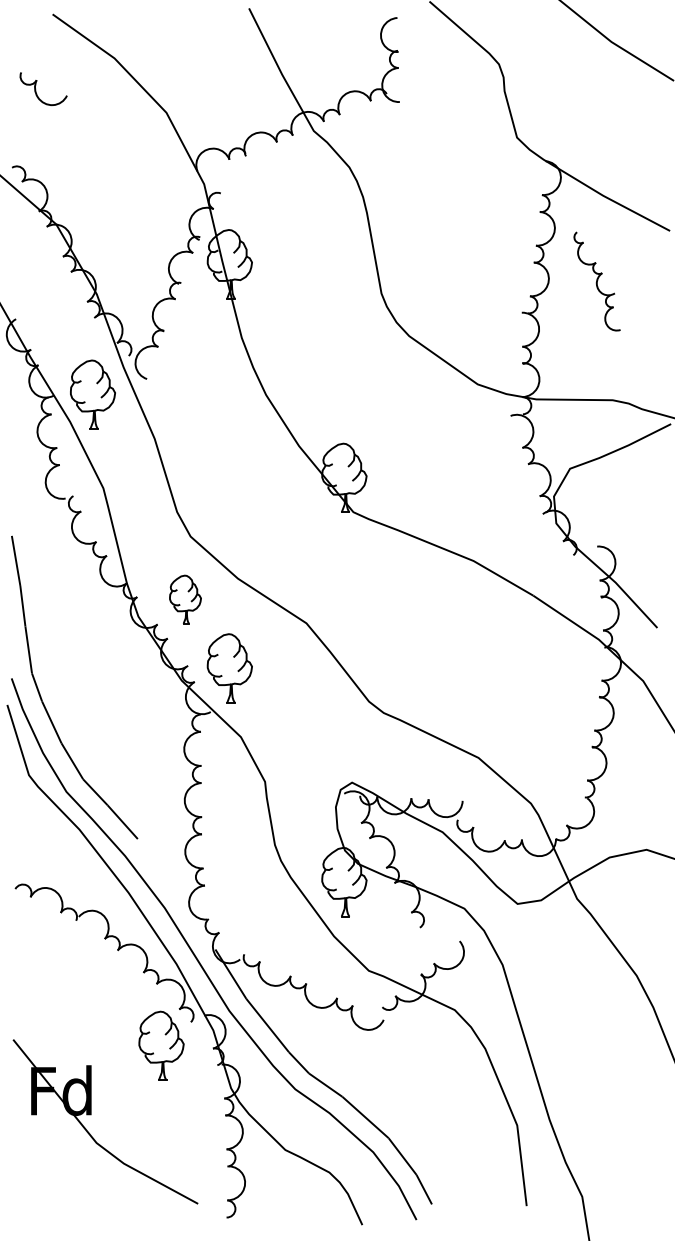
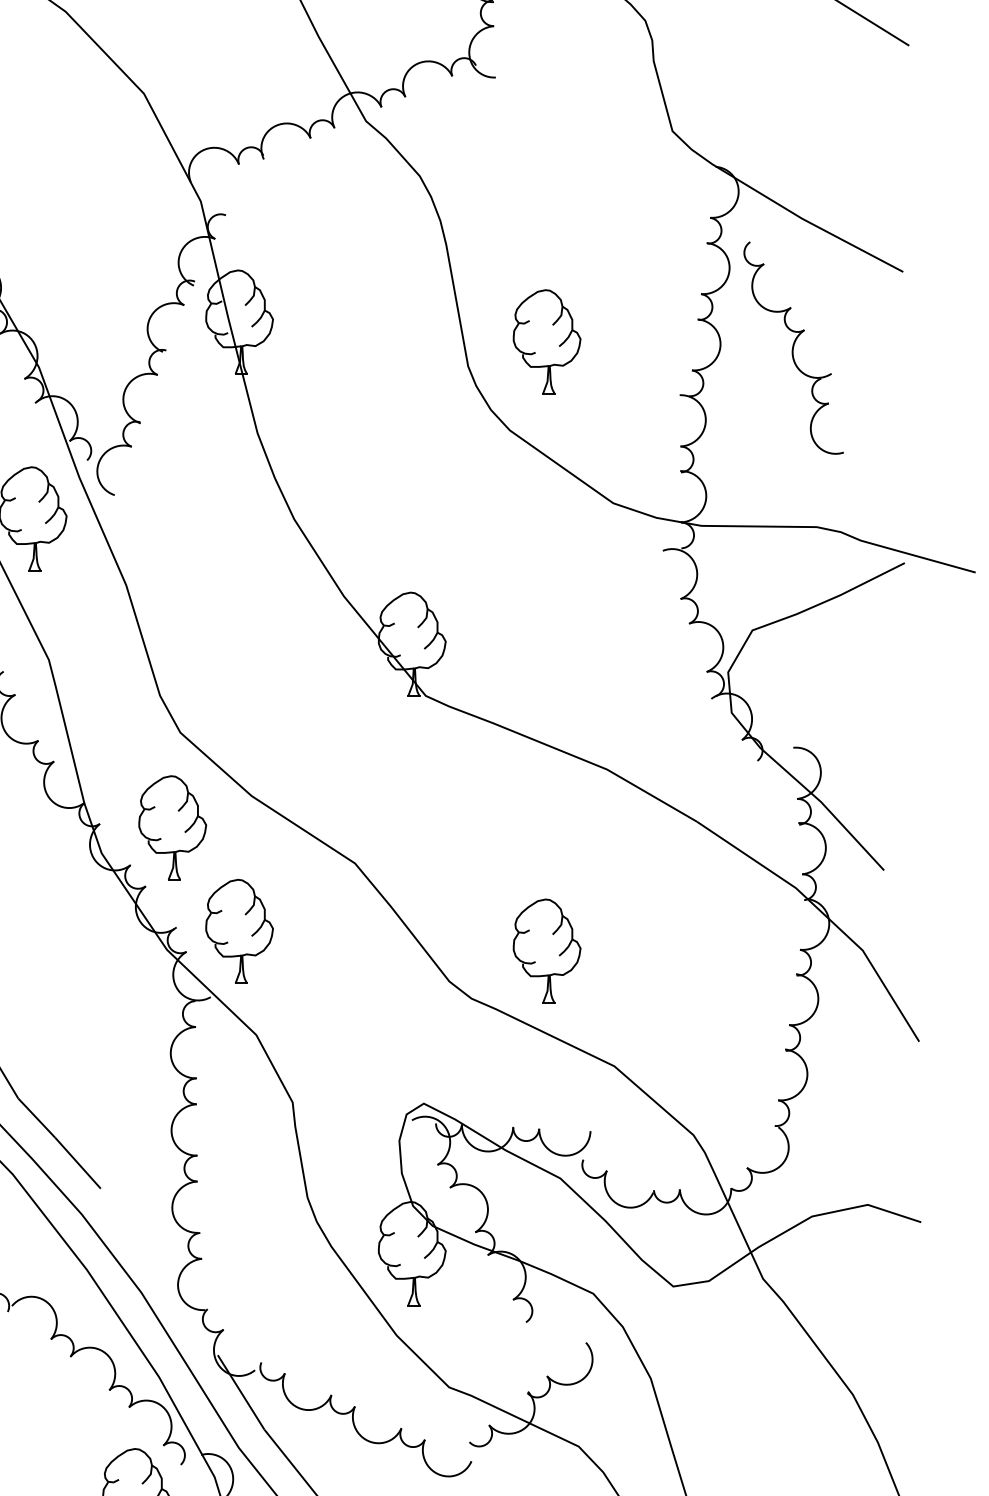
part: (433, 277) -> (546, 342), added
part: (596, 281) -> (792, 348), size x1.43
part: (185, 599) -> (172, 827), size x1.43
part: (433, 681) -> (546, 951), added

